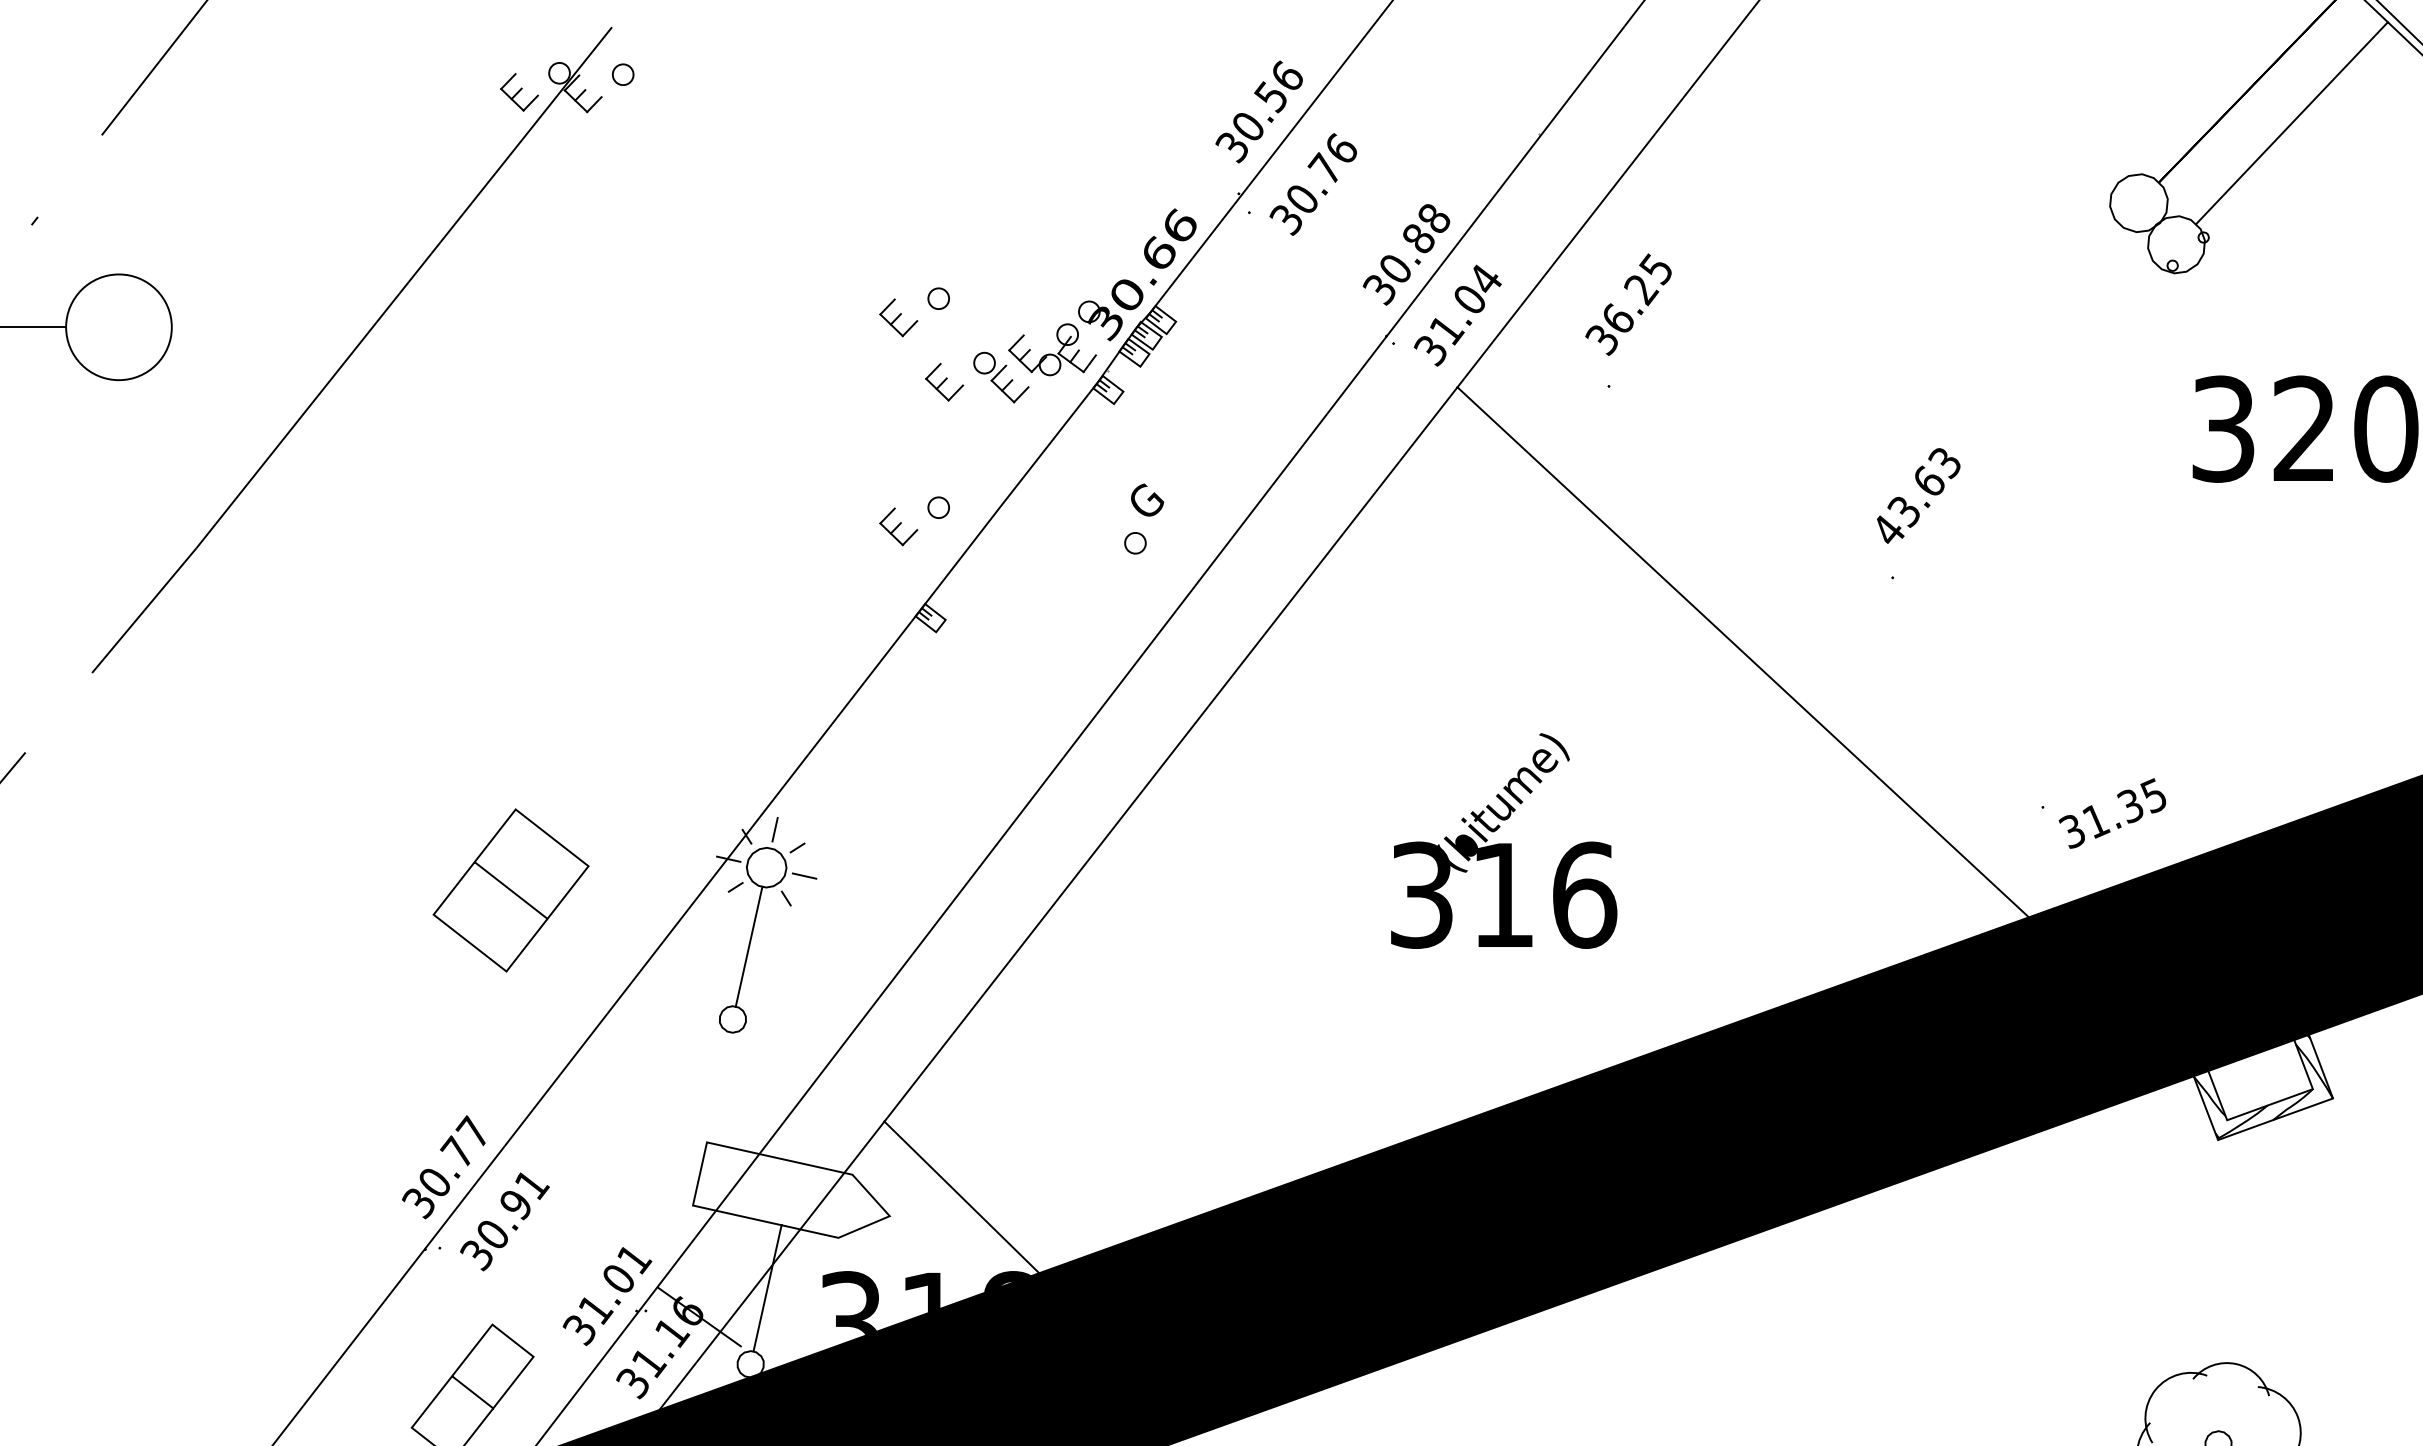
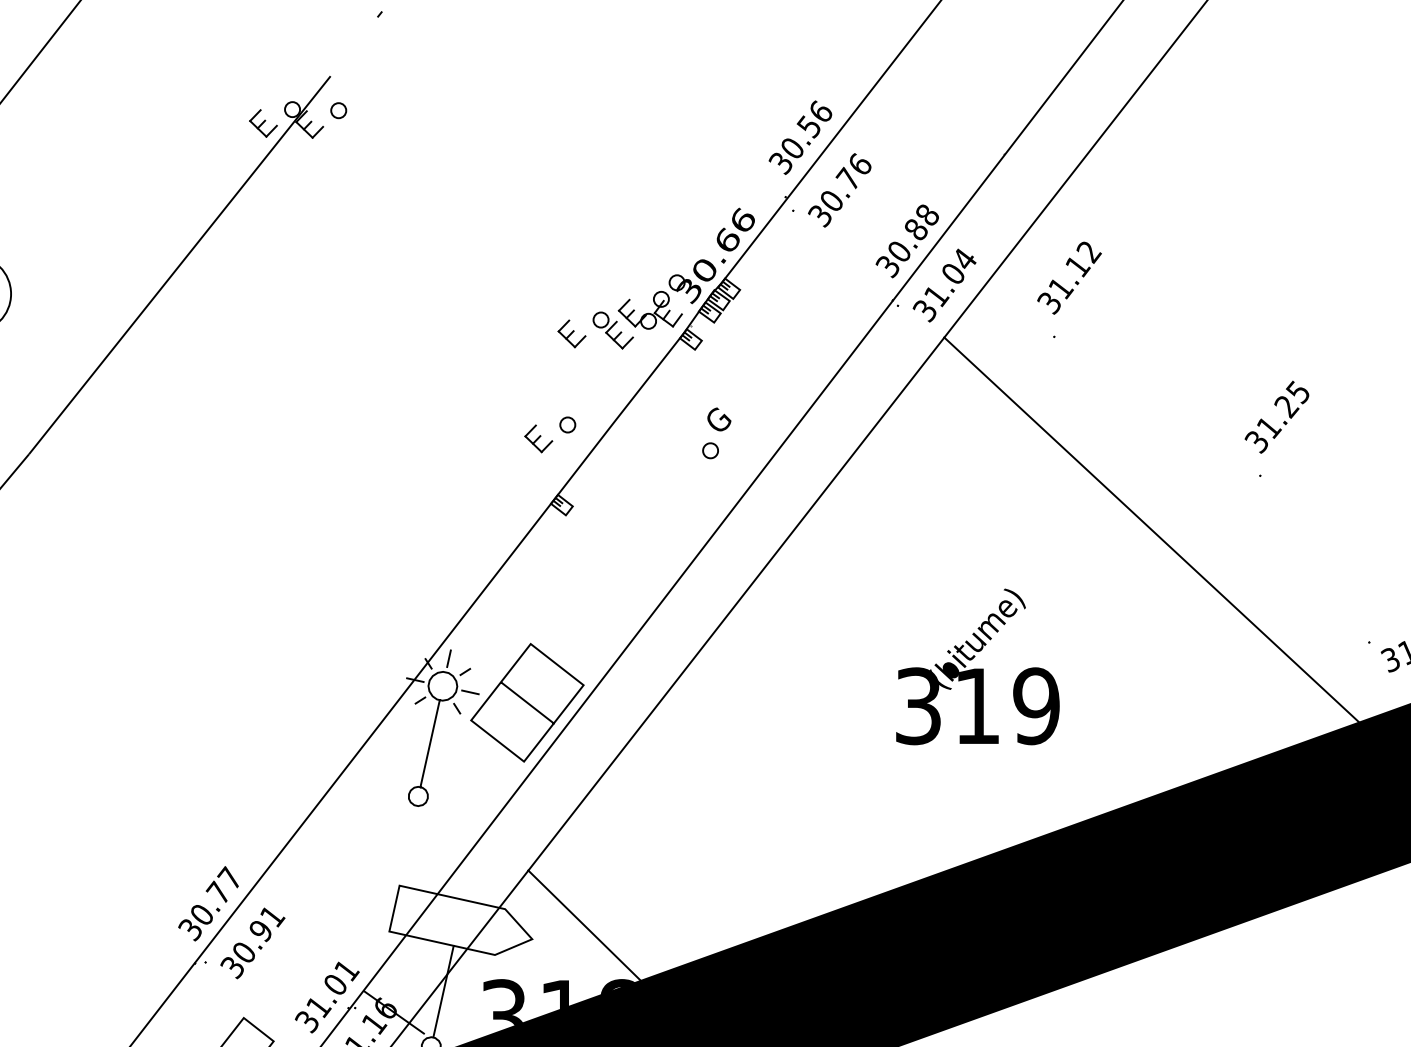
text: (1637, 293) -> (1075, 269), 36.25 -> 31.12
part: (916, 320) -> (551, 289), removed
text: (1915, 496) -> (1276, 416), 43.63 -> 31.25
part: (510, 890) -> (526, 702), moved
text: (1584, 894) -> (1036, 705), 316 -> 319

